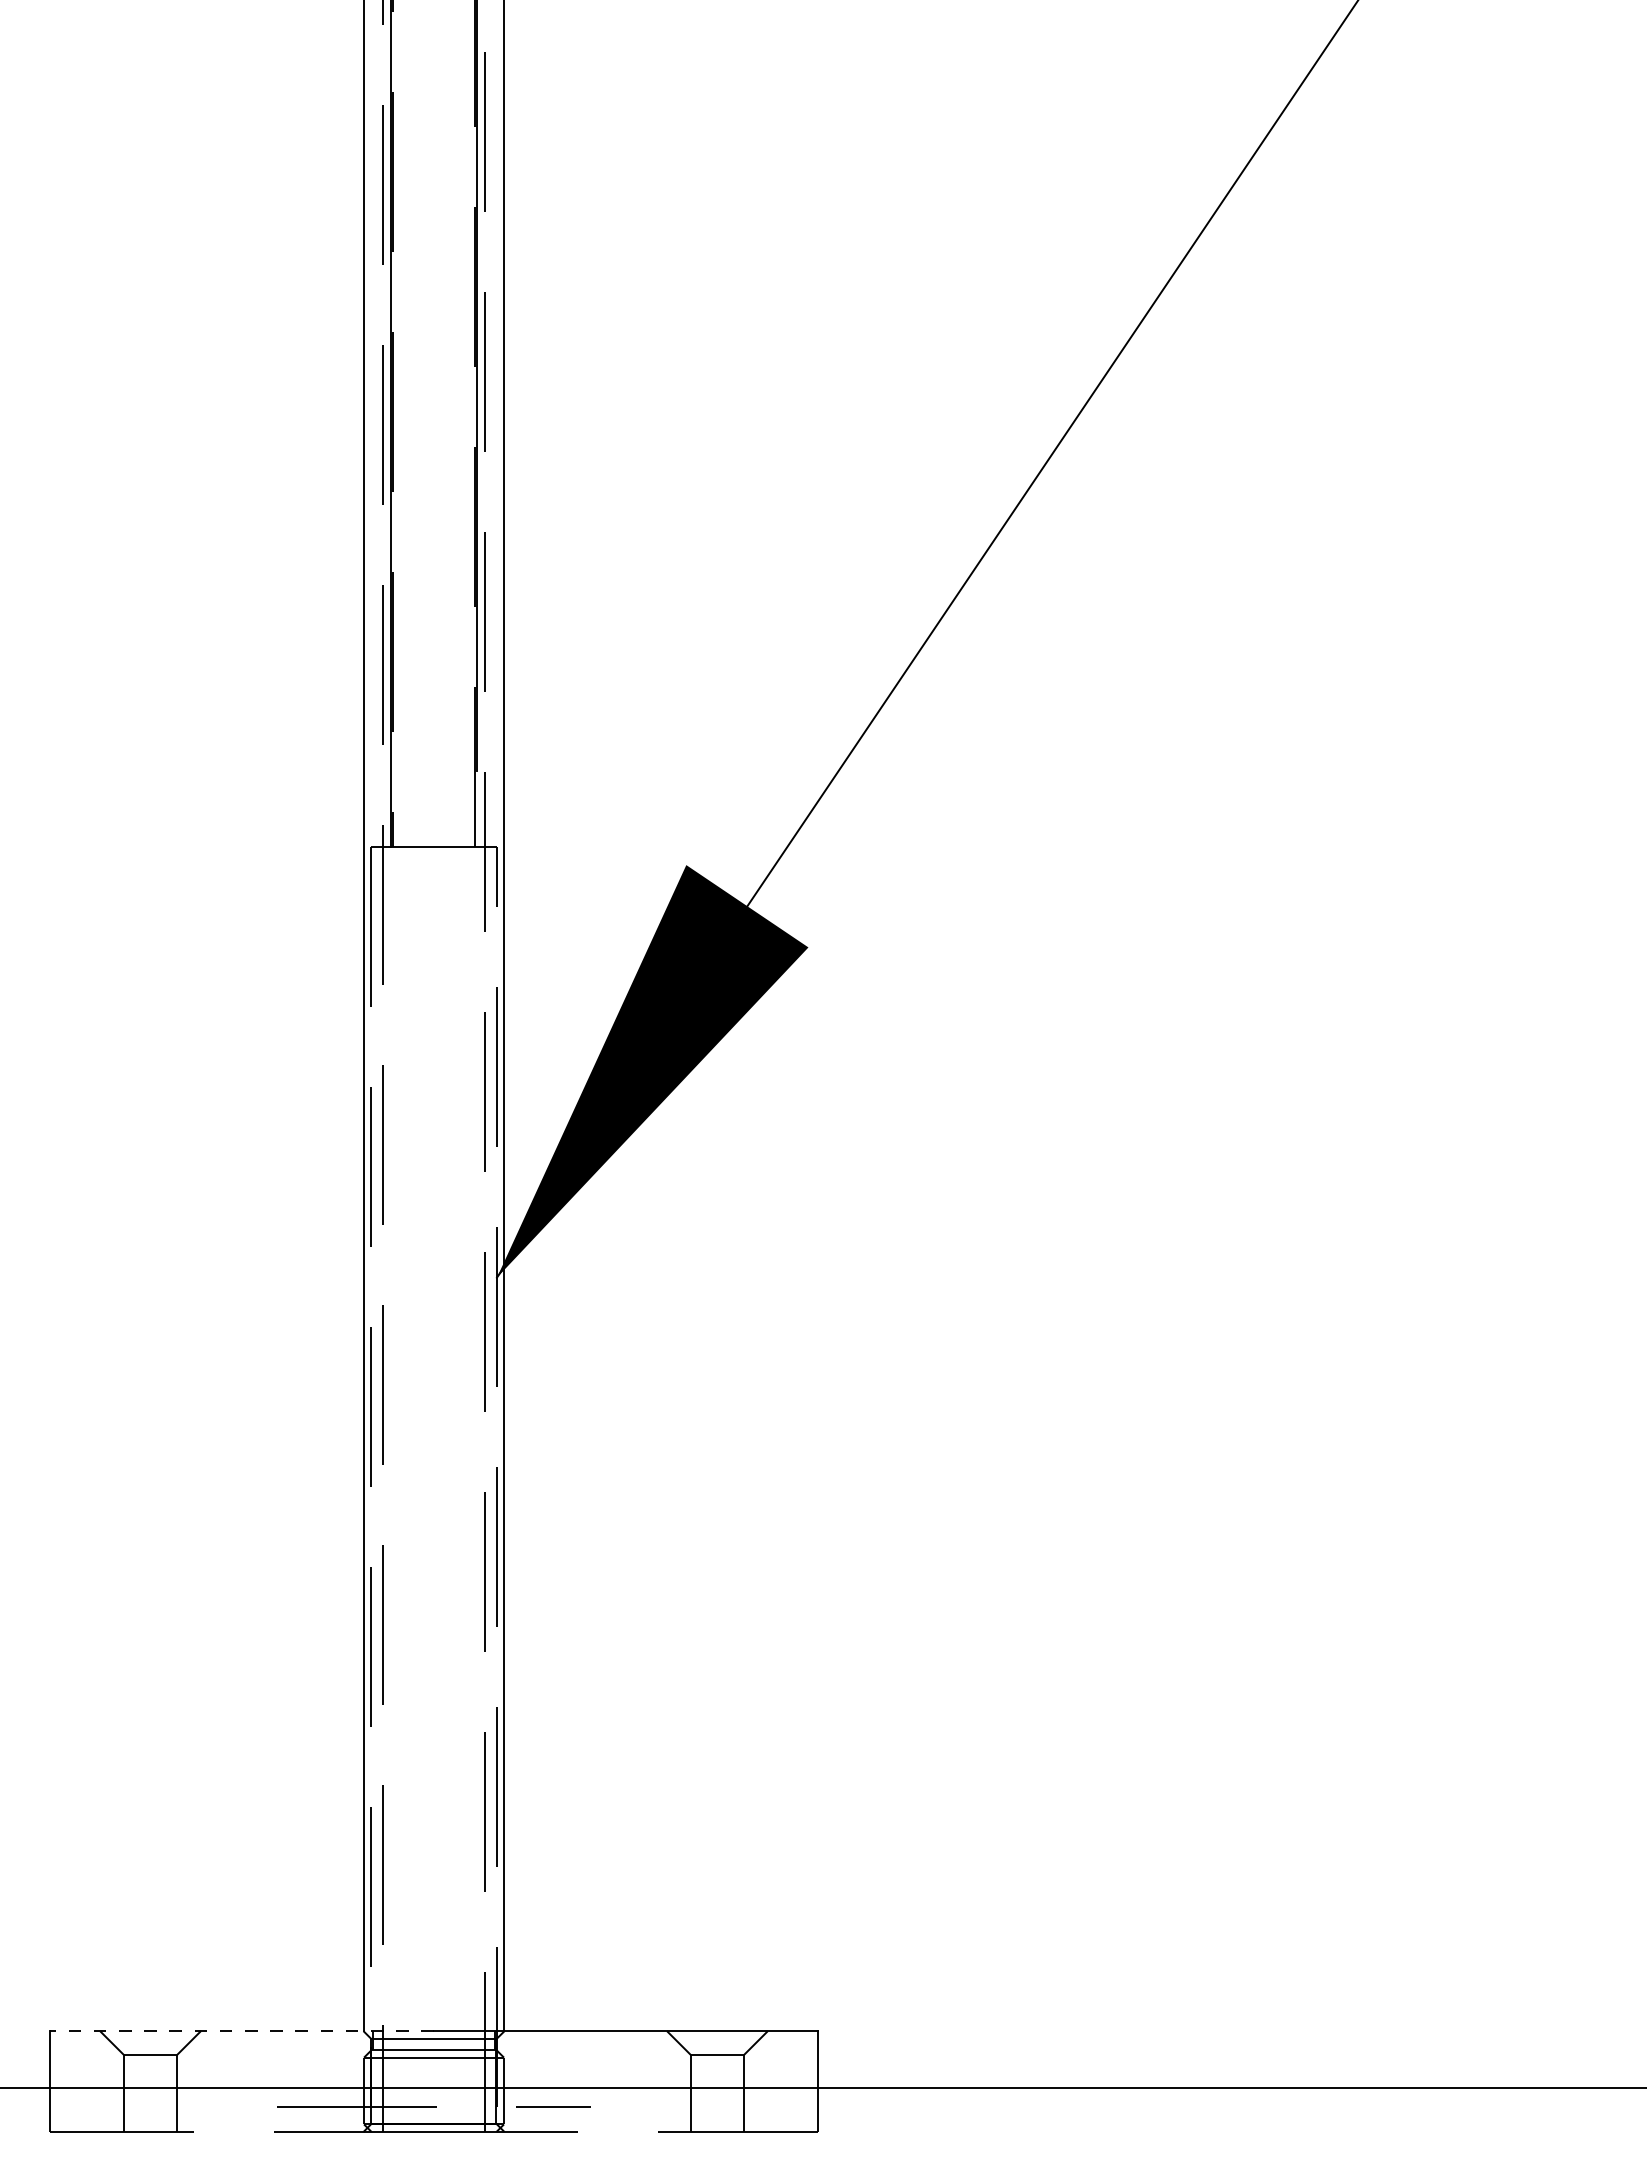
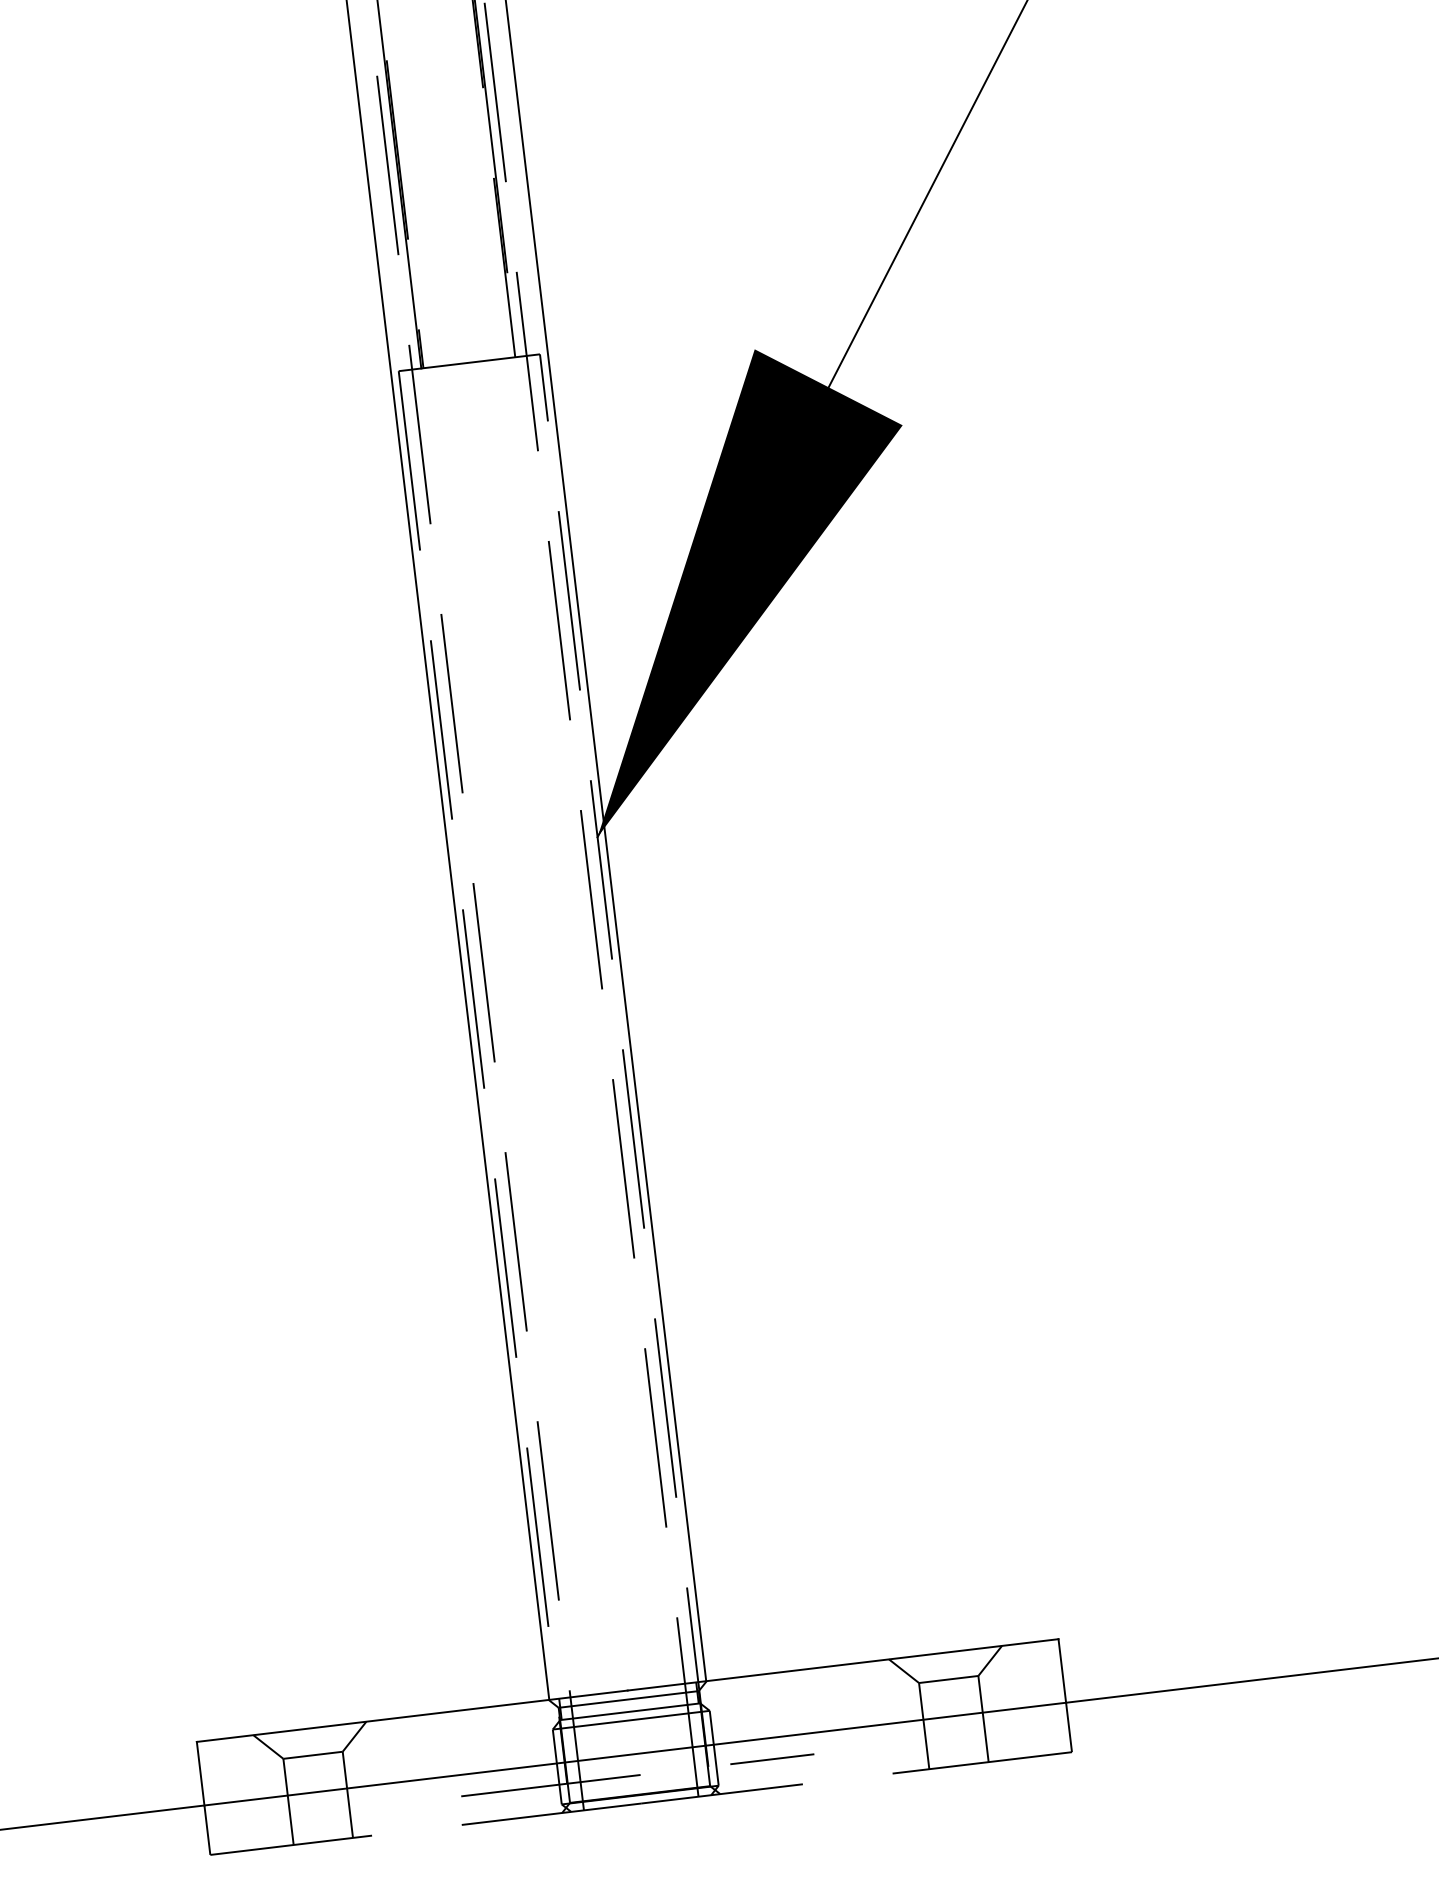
line: (241, 2031) -> (411, 1716), dashed -> solid

